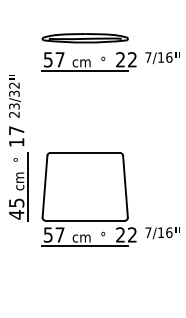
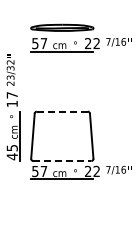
line: (85, 152) -> (62, 111), solid -> dashed
line: (85, 221) -> (62, 161), solid -> dashed

